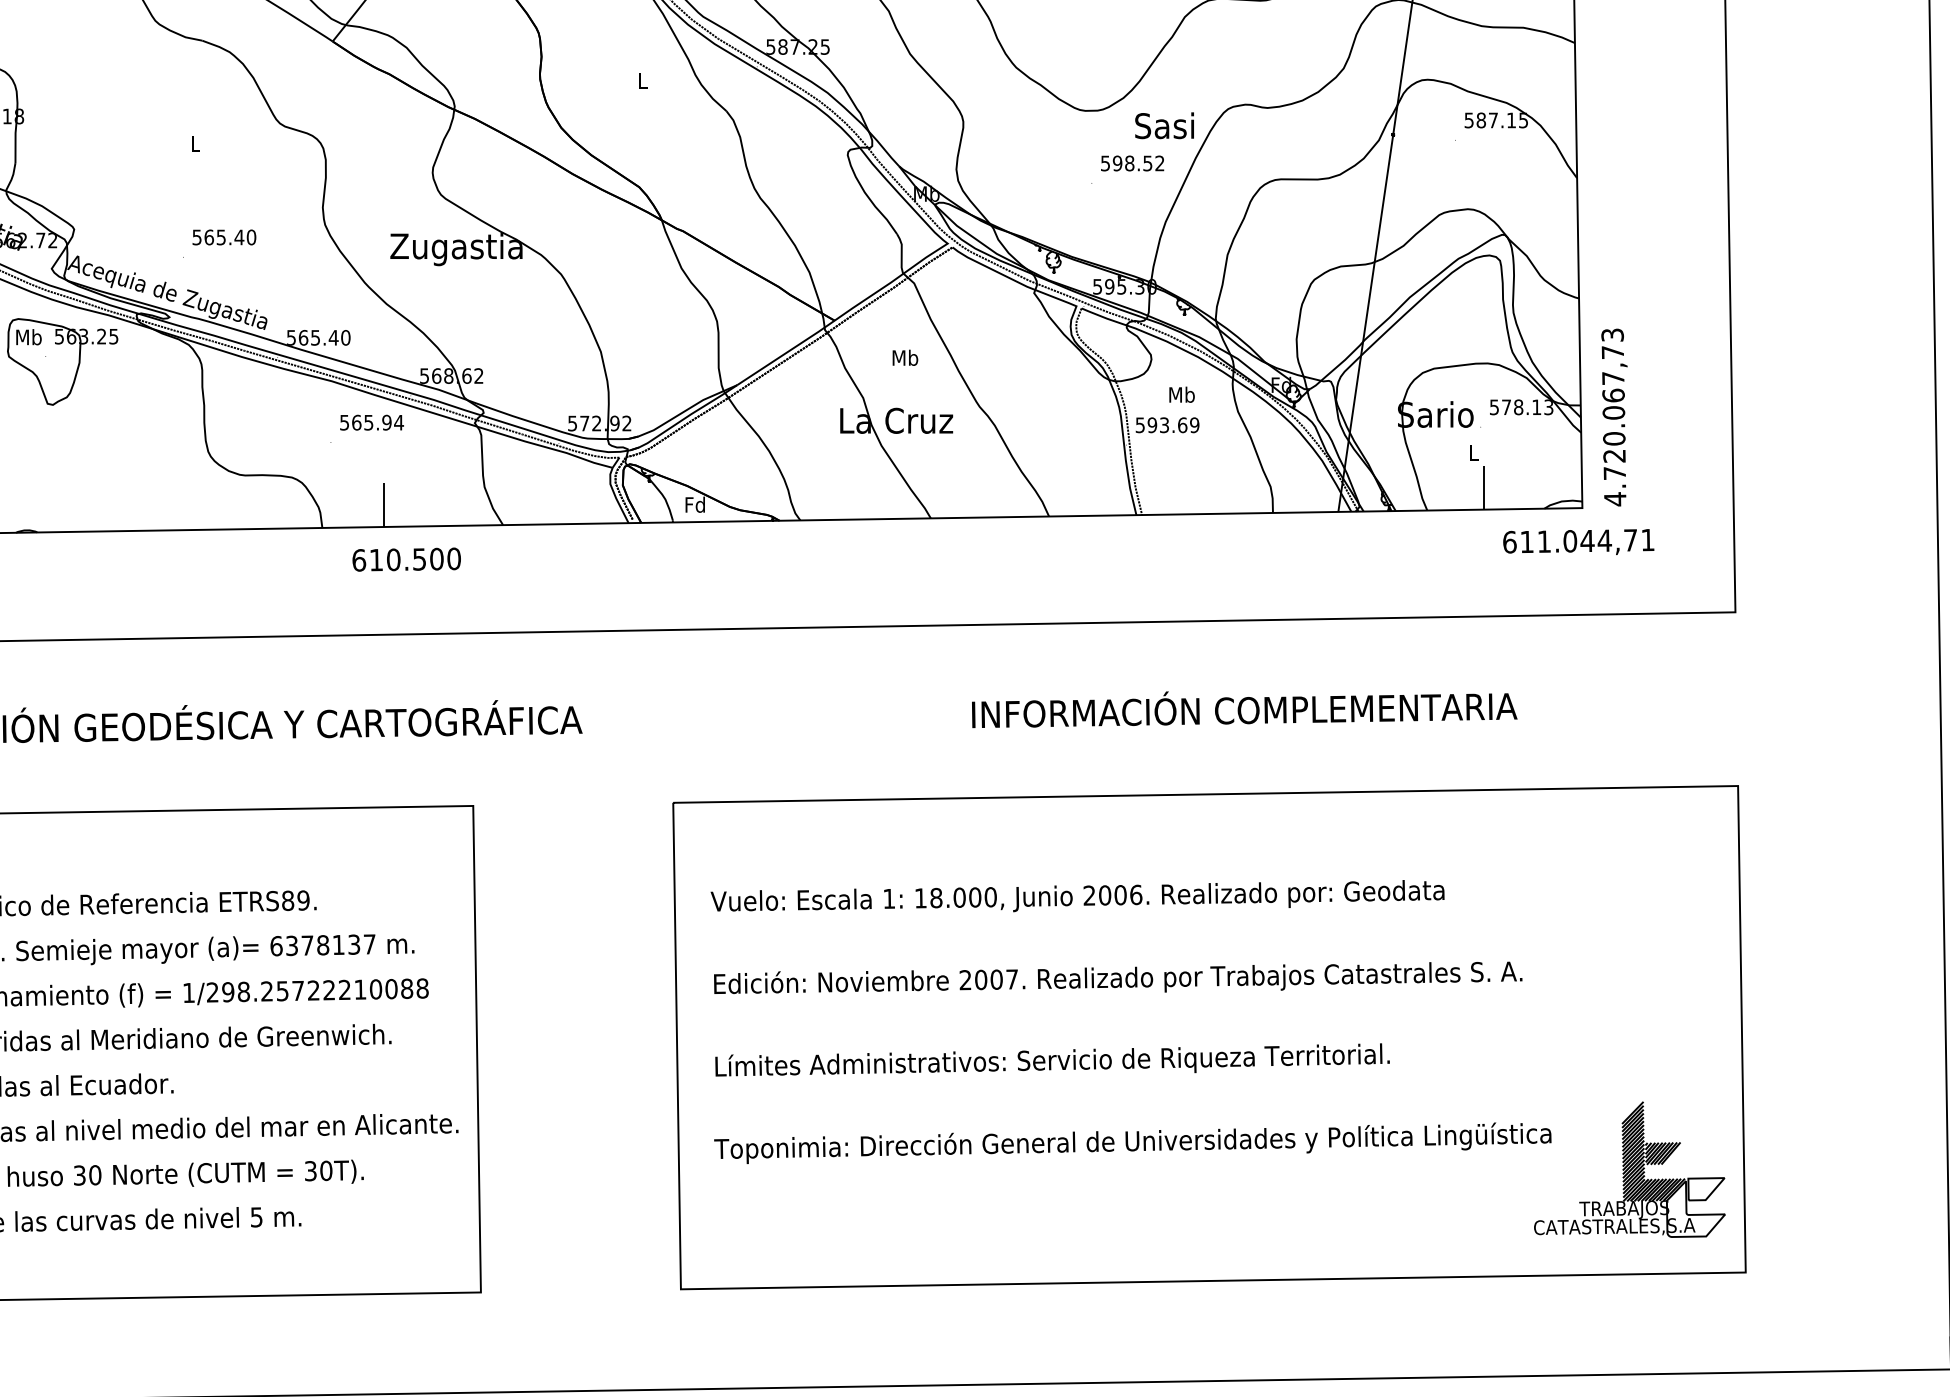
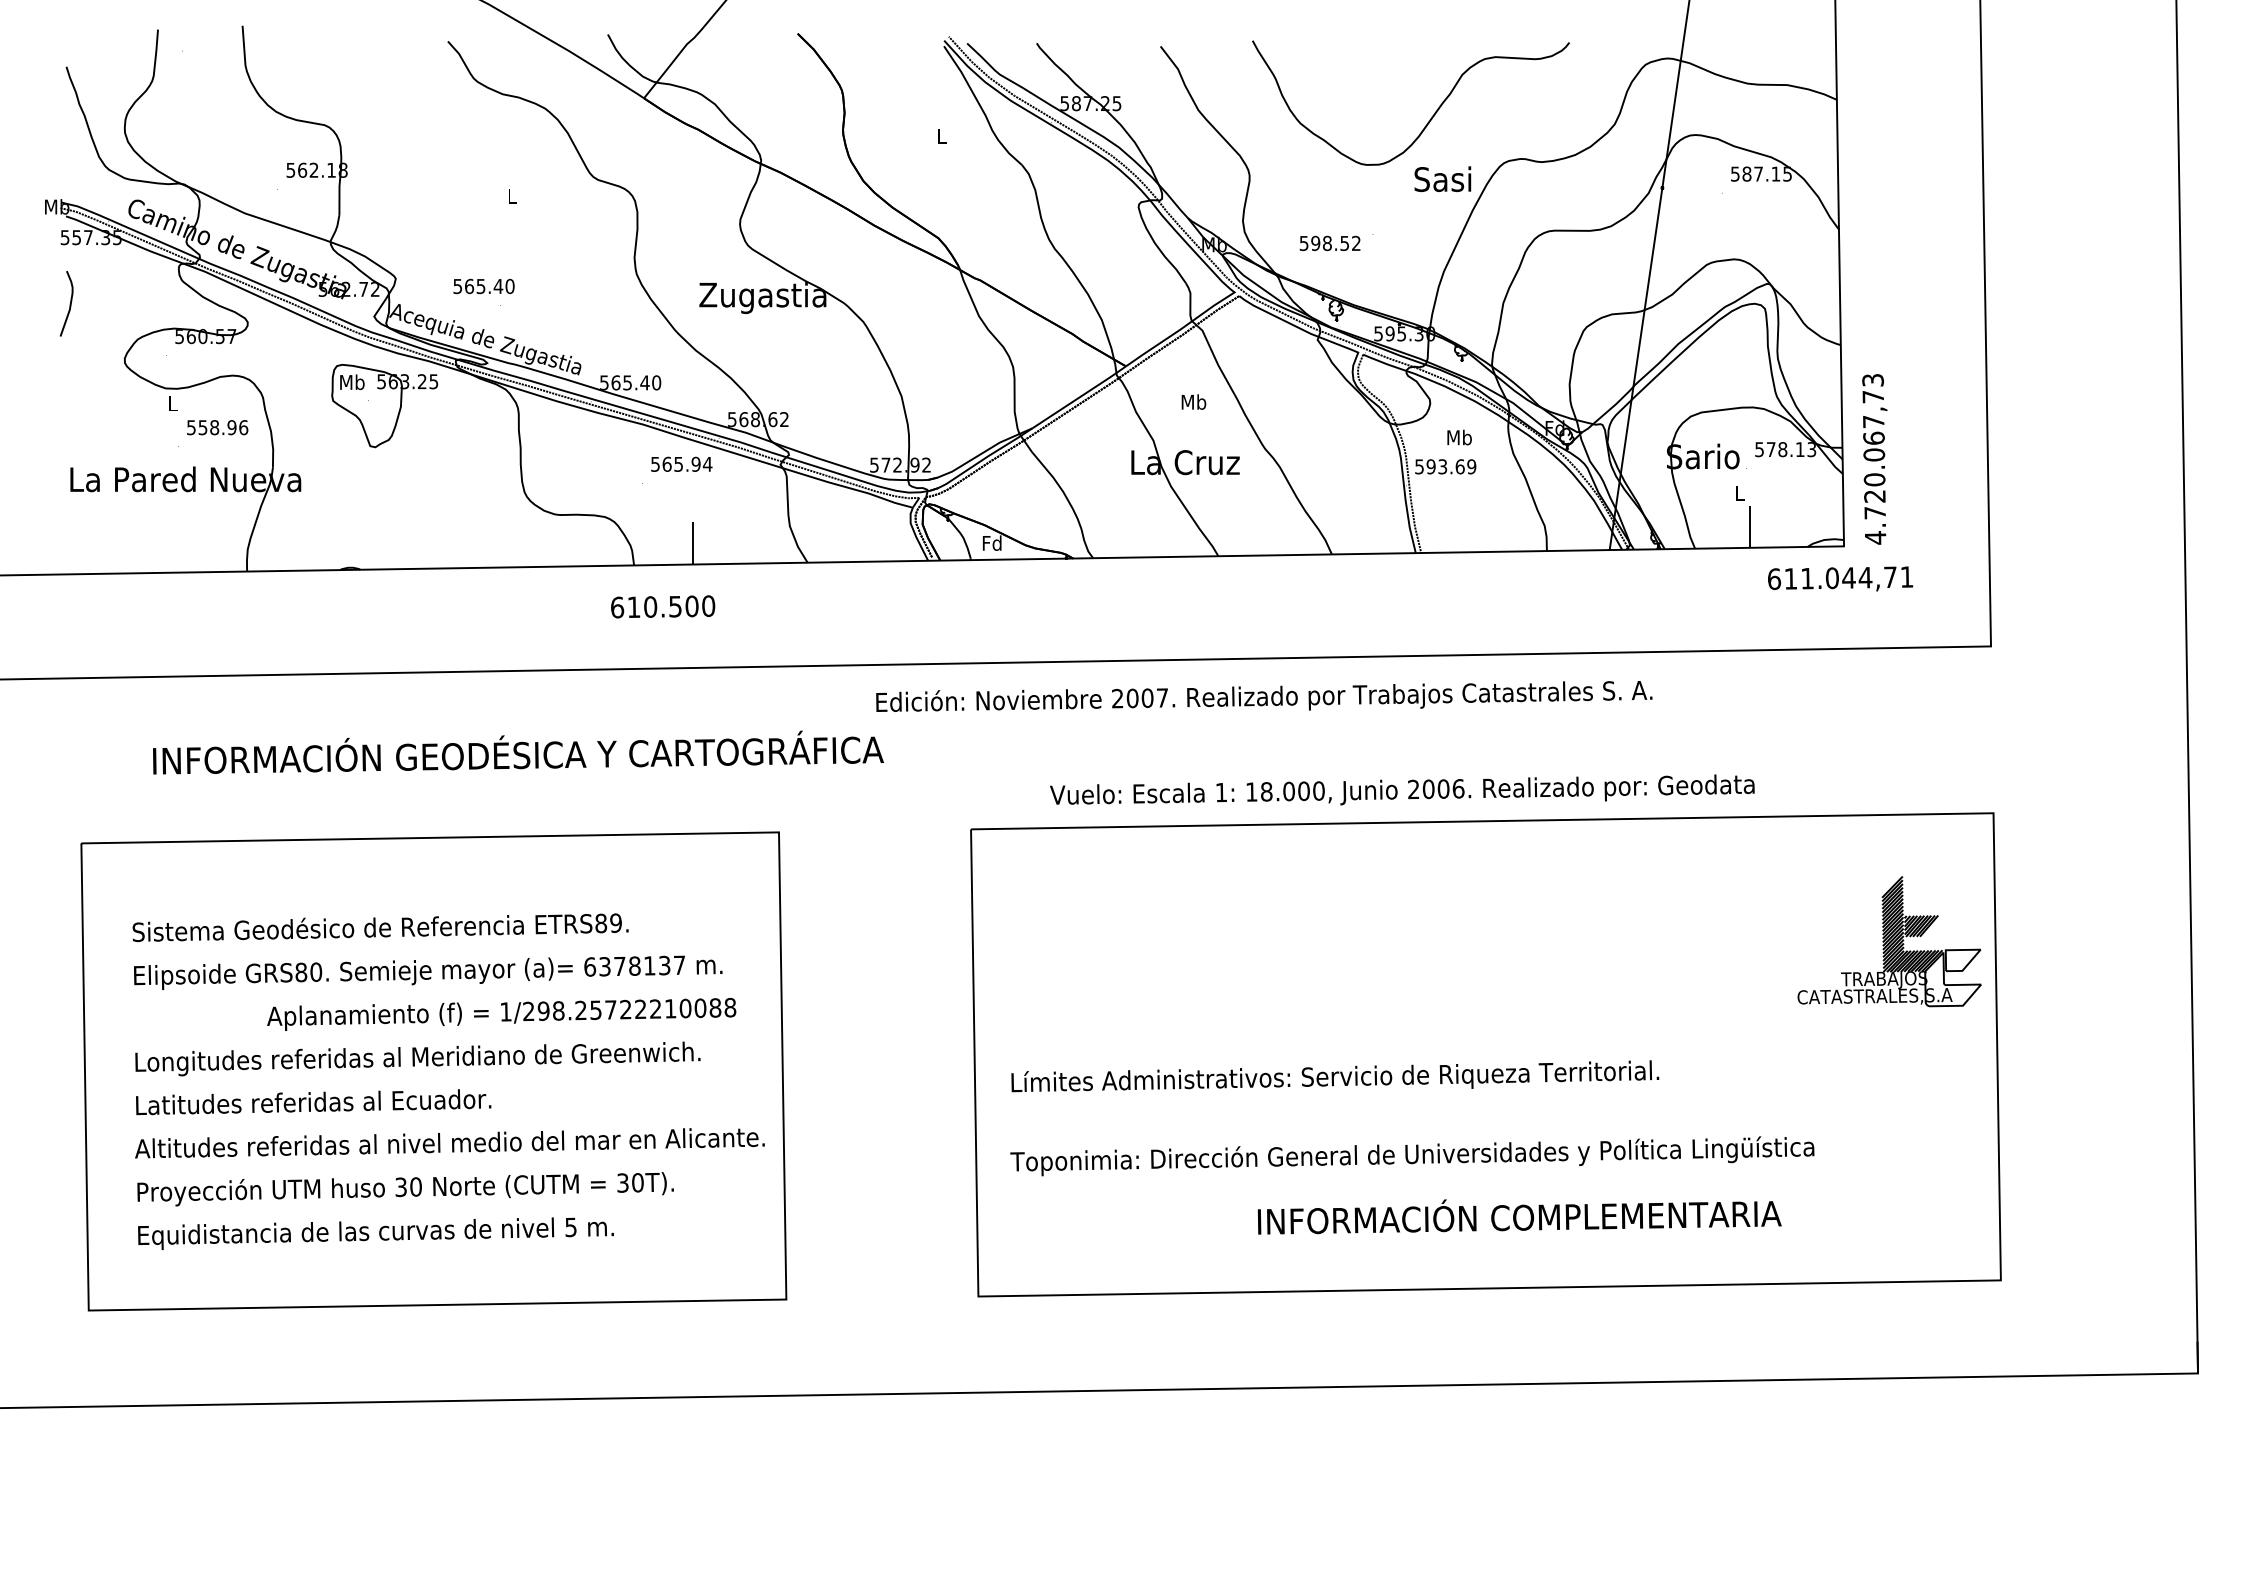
text: (1131, 163) -> (1329, 243), moved
text: (223, 237) -> (483, 286), moved
text: (407, 559) -> (663, 606), moved
text: (1244, 709) -> (1519, 1216), moved
text: (1077, 895) -> (1402, 789), moved
text: (1118, 977) -> (1264, 696), moved
part: (1629, 1169) -> (1889, 941), moved

